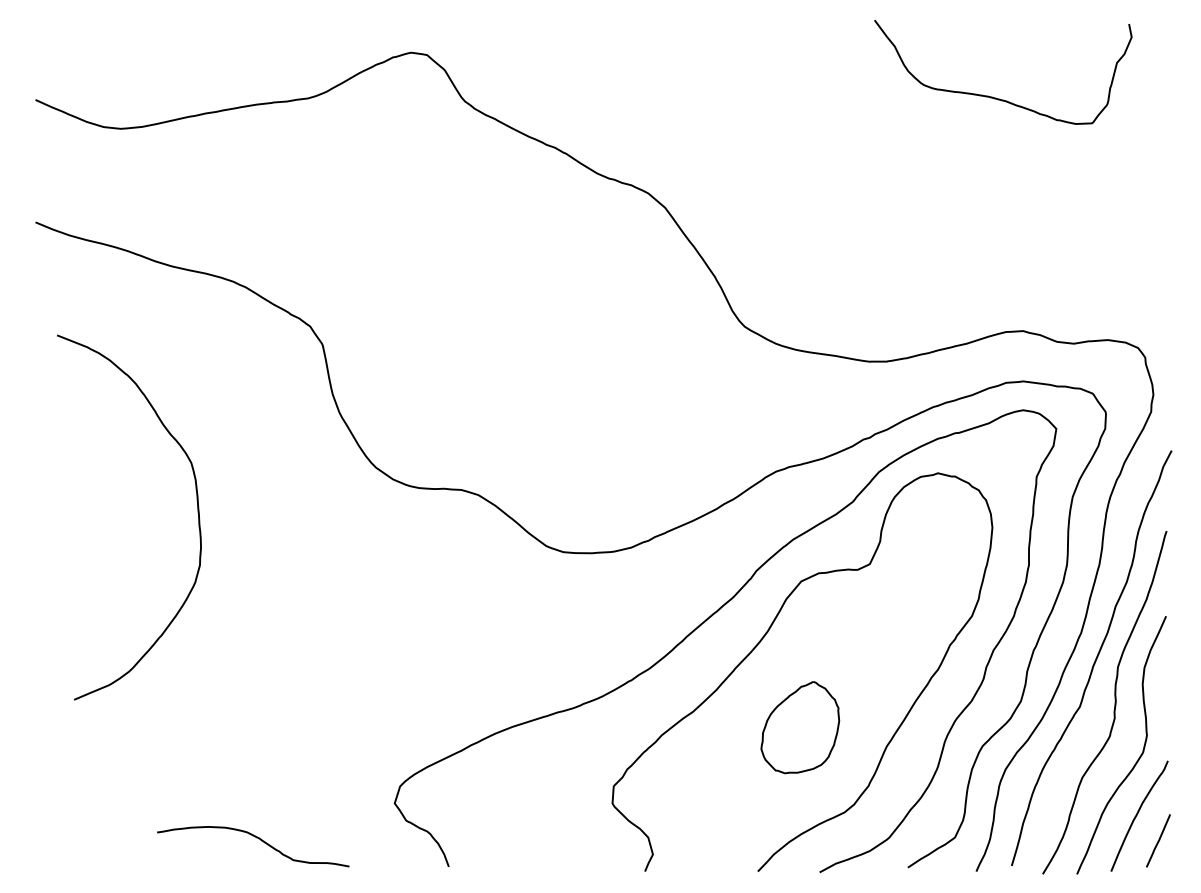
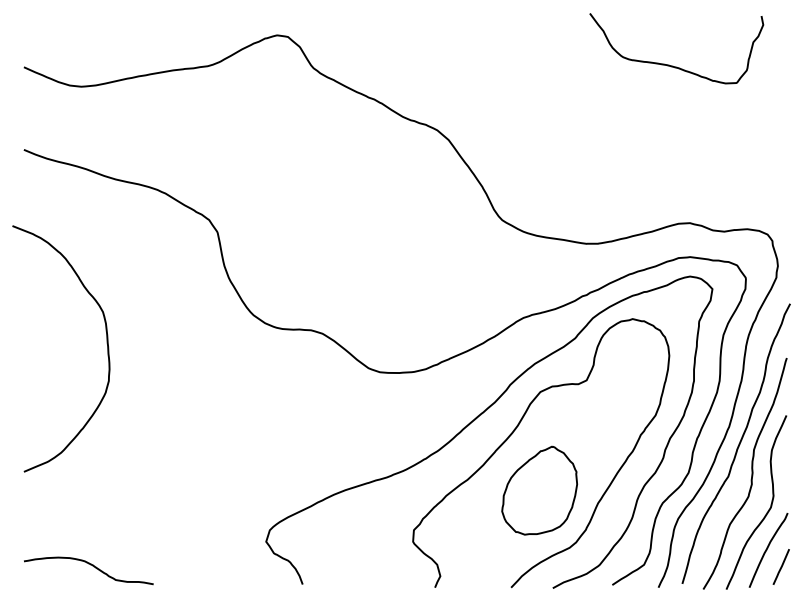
curve: (196, 509) -> (106, 343), moved
part: (799, 727) -> (539, 490), size x1.43
curve: (255, 838) -> (90, 565), moved

